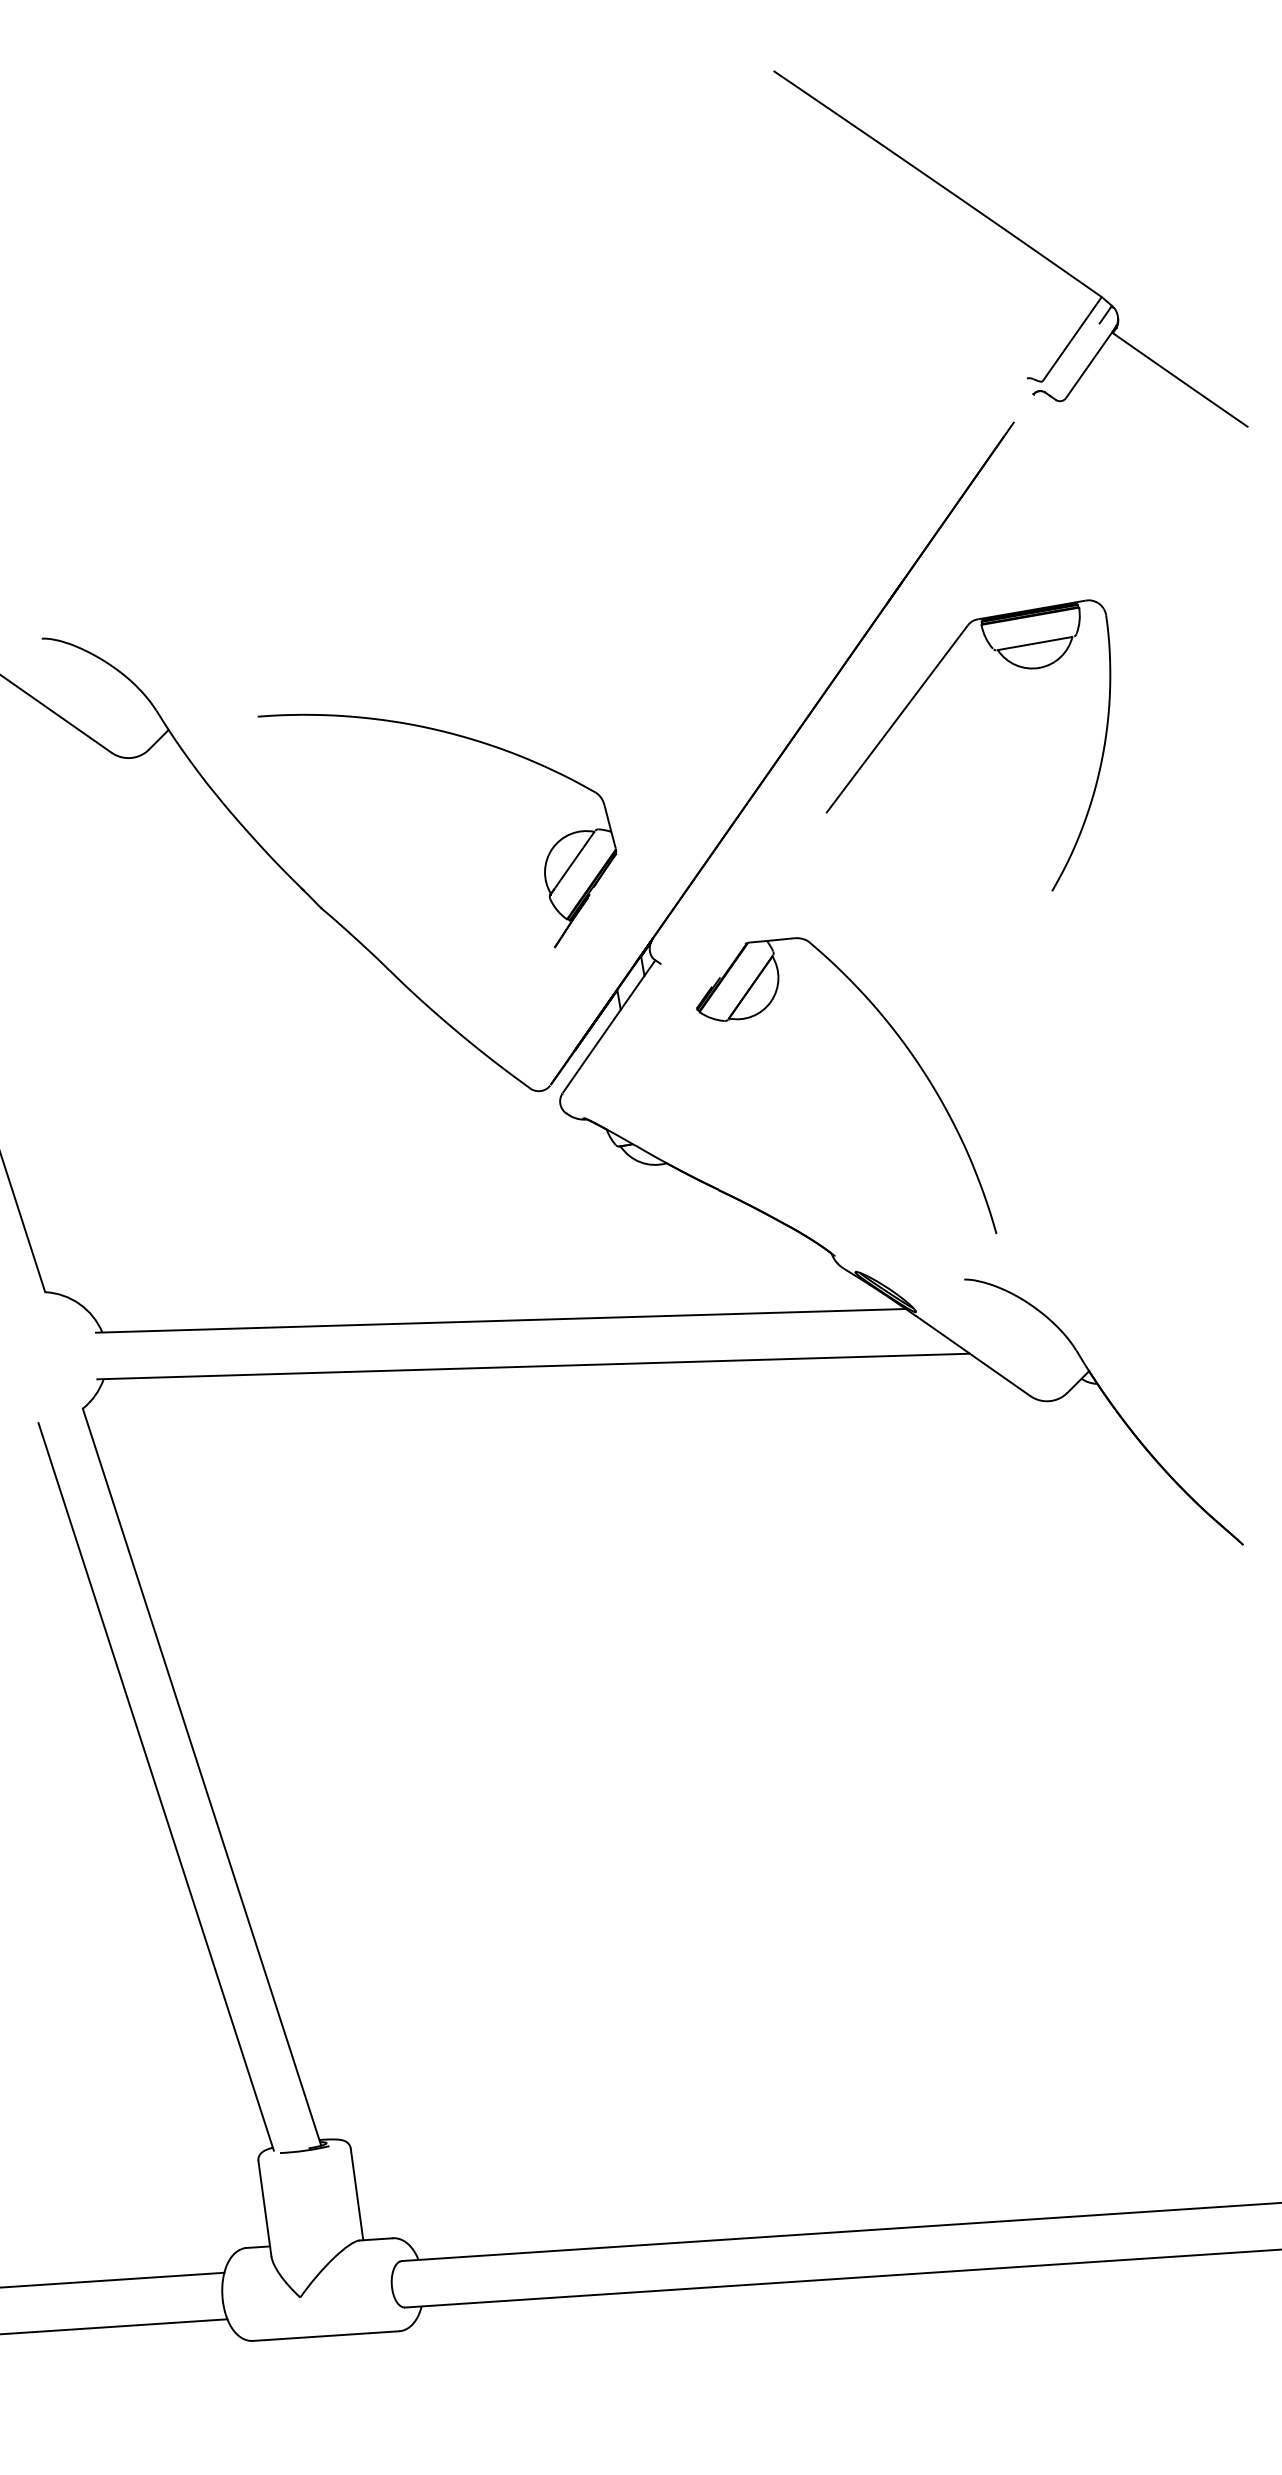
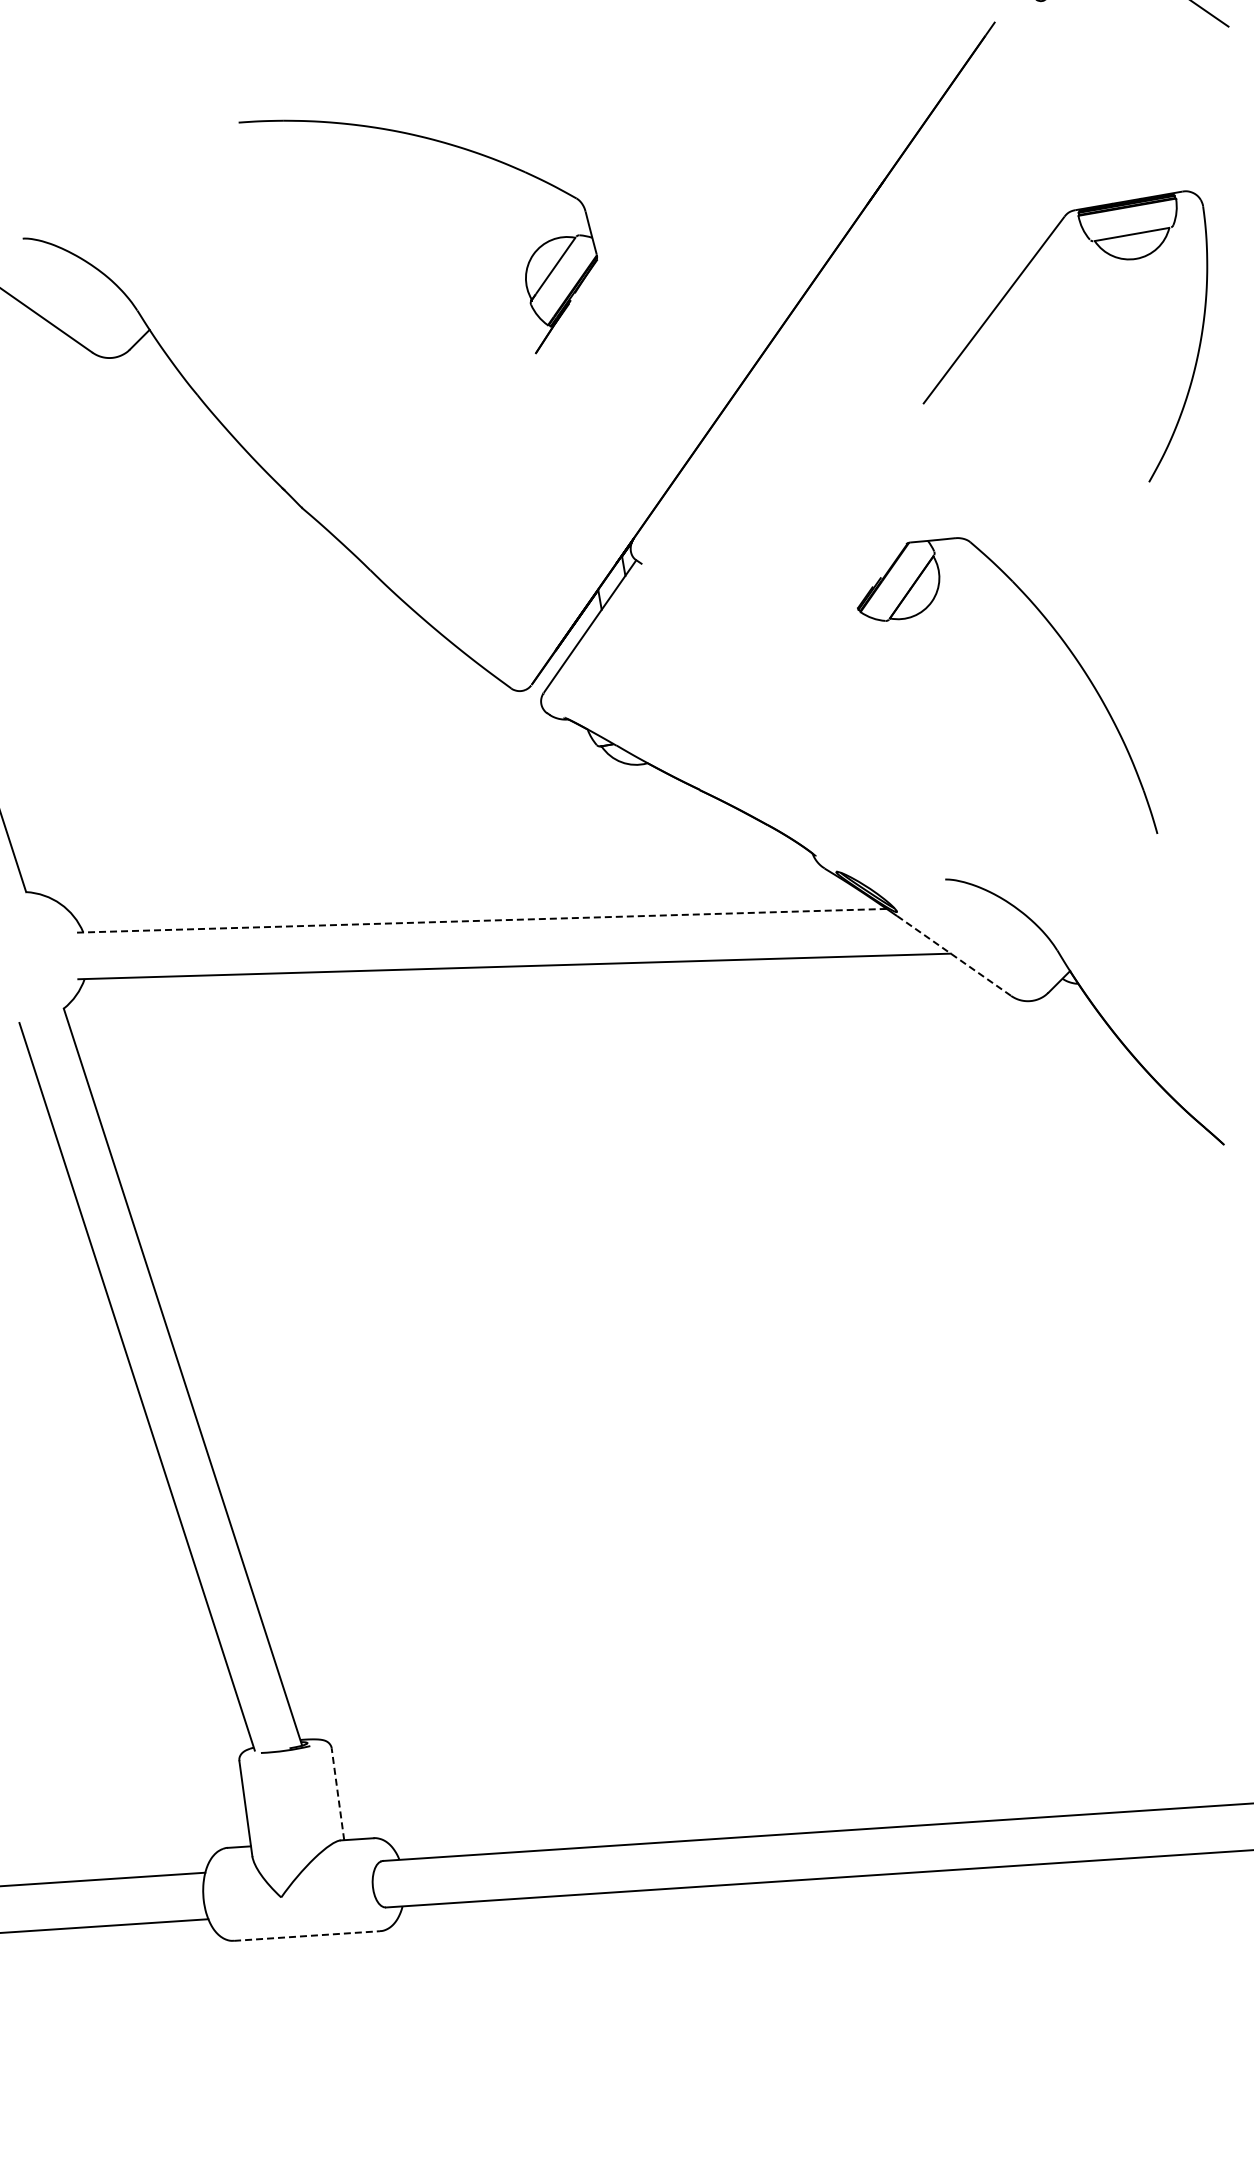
part: (910, 703) -> (1007, 294), moved
part: (464, 738) -> (445, 144), moved
part: (905, 1047) -> (1066, 647), moved
line: (500, 1320) -> (481, 920), solid -> dashed
line: (973, 1356) -> (954, 956), solid -> dashed
line: (356, 2193) -> (337, 1793), solid -> dashed
line: (326, 2336) -> (307, 1936), solid -> dashed

